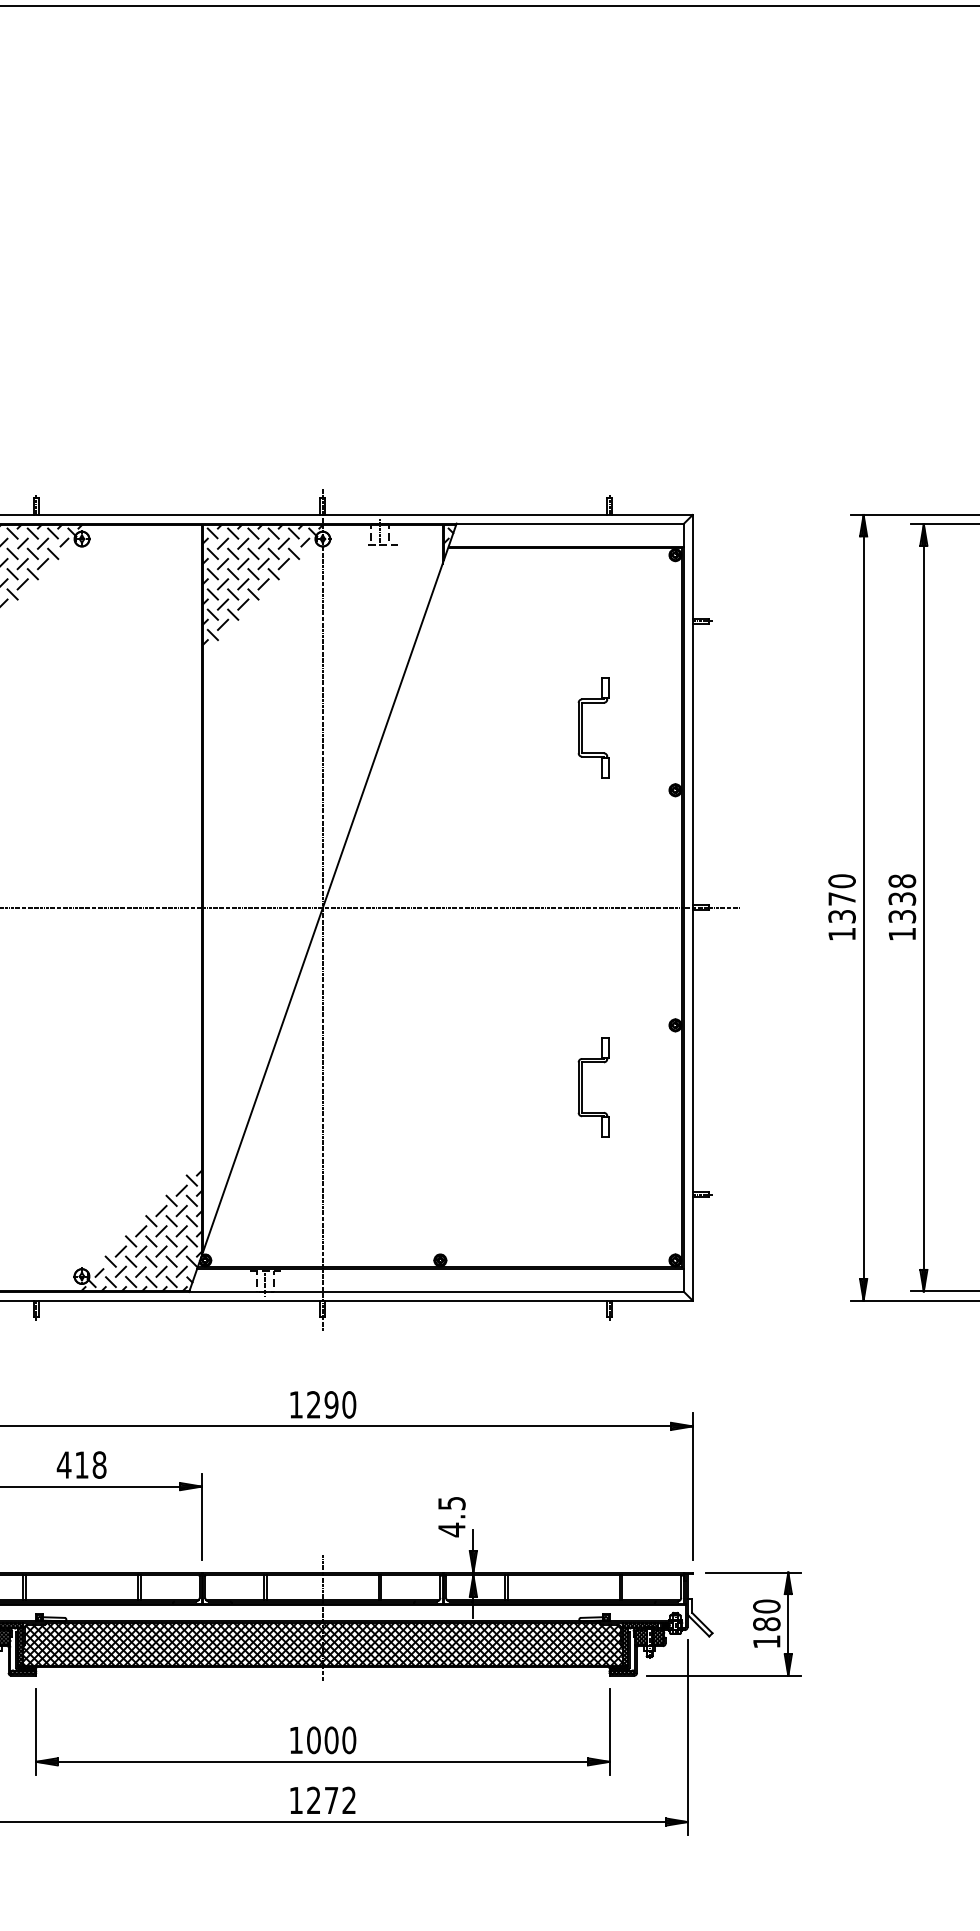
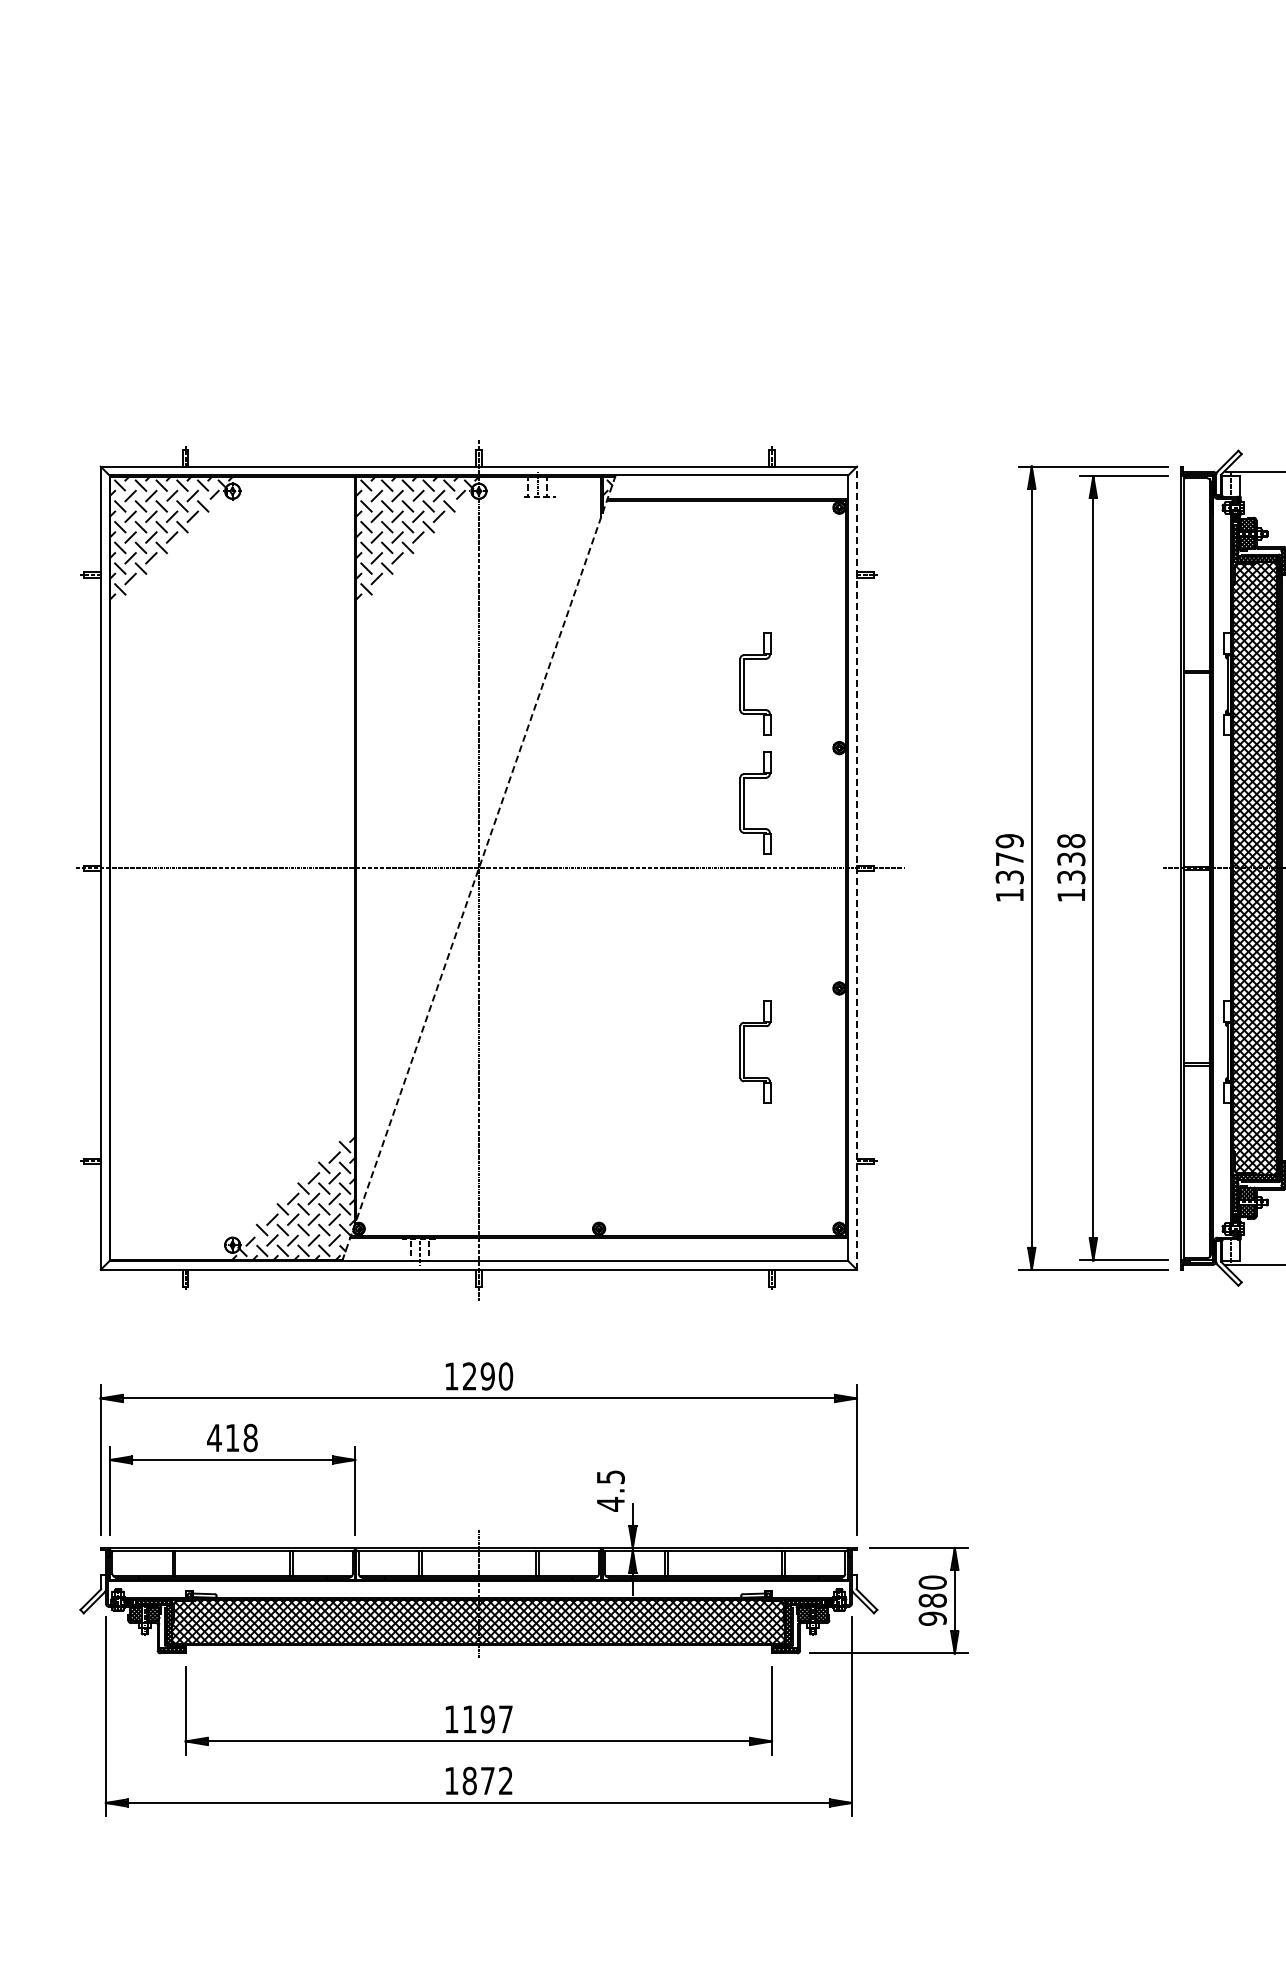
part: (582, 843) -> (744, 802), added
text: (841, 881) -> (1009, 841), 1370 -> 1379
line: (322, 908) -> (478, 868), solid -> dashed
line: (693, 908) -> (857, 868), solid -> dashed
text: (766, 1641) -> (932, 1618), 180 -> 980
text: (331, 1740) -> (487, 1719), 1000 -> 1197
text: (313, 1800) -> (469, 1780), 1272 -> 1872

